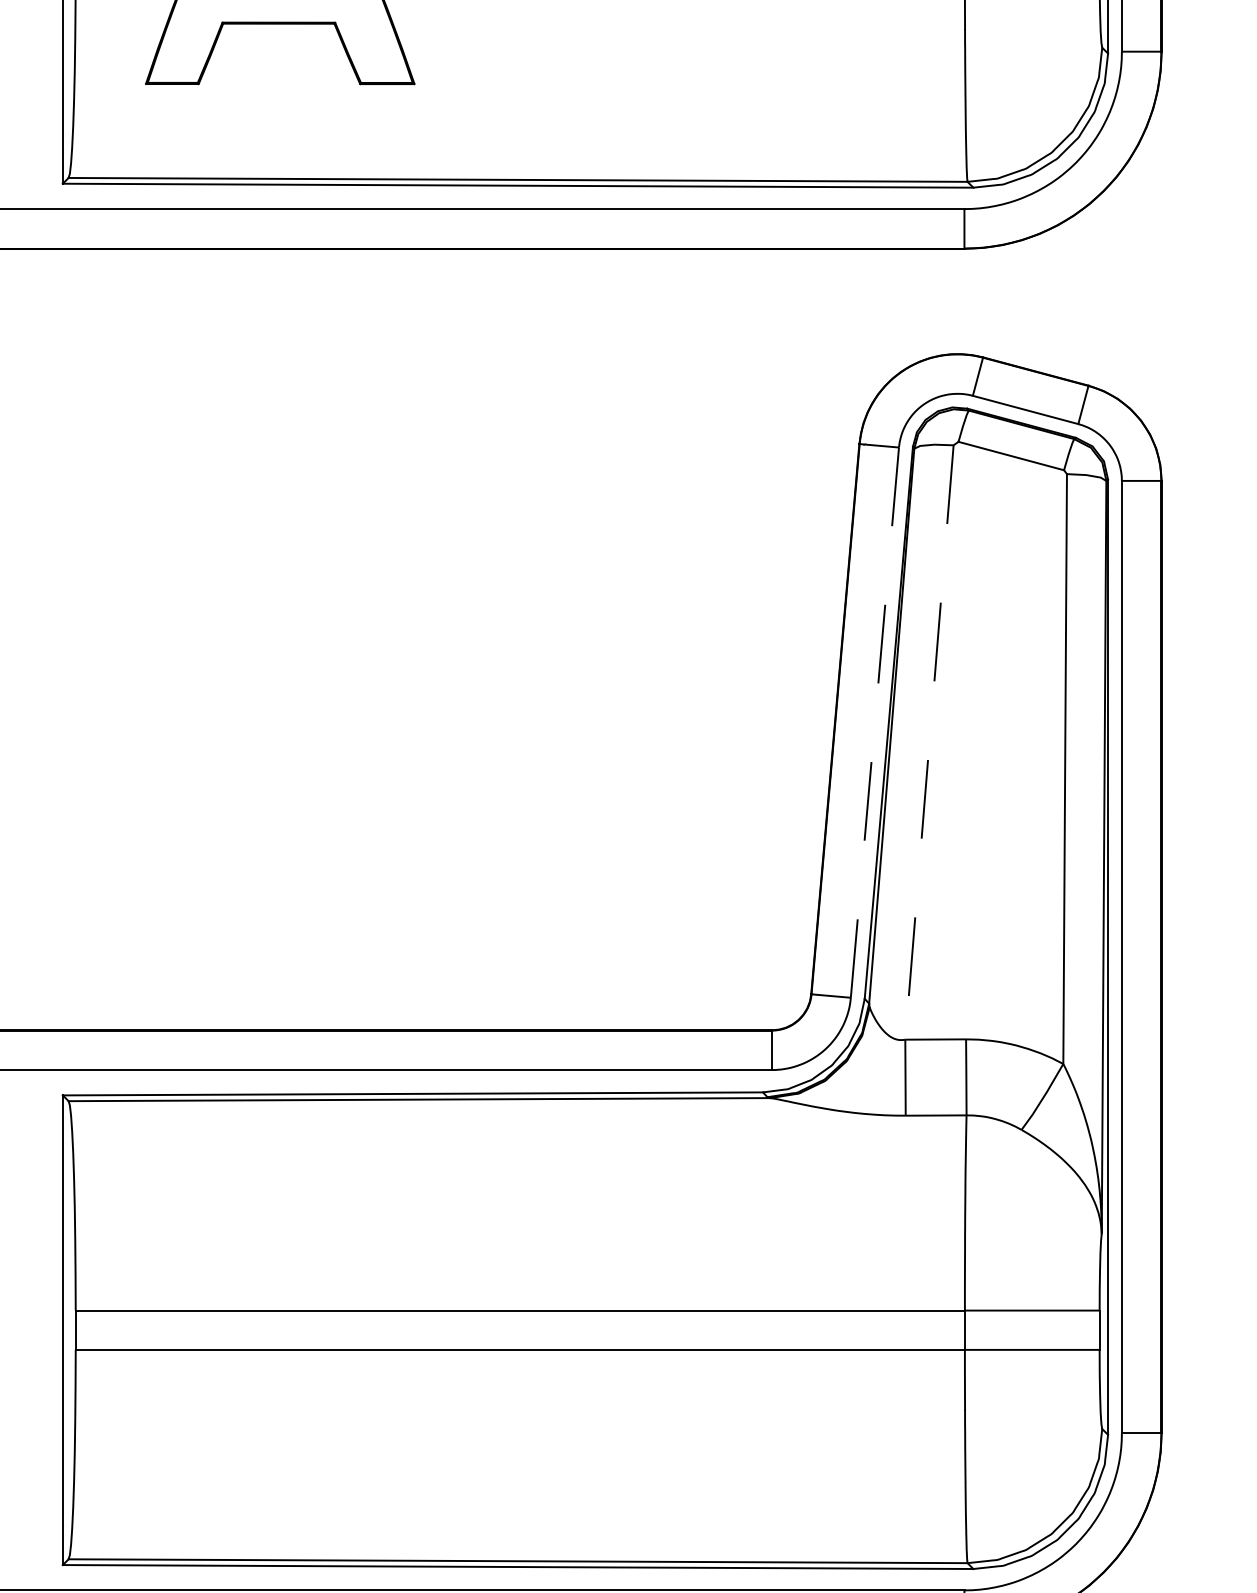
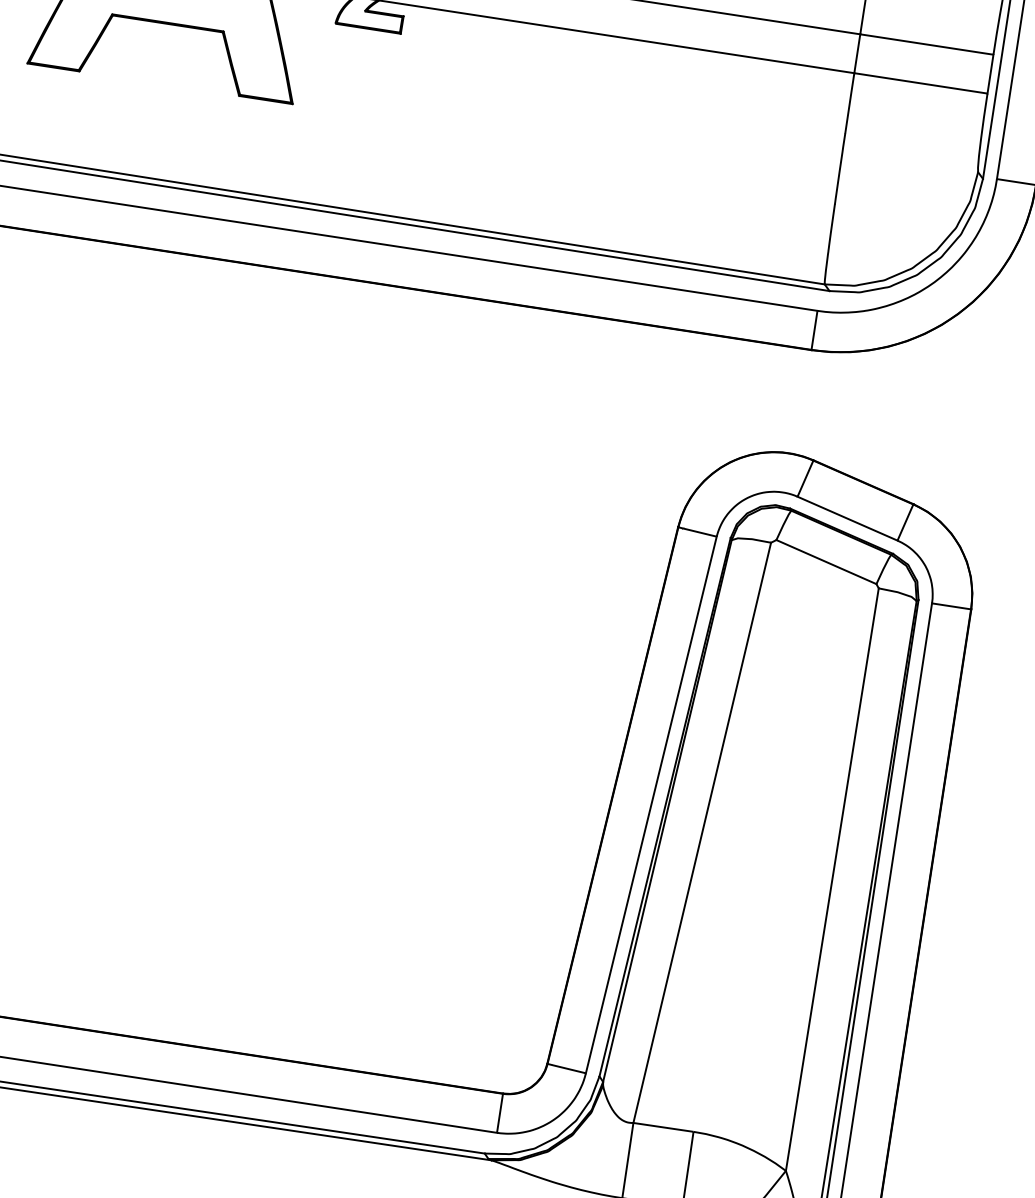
line: (874, 723) -> (650, 805), dashed -> solid
line: (929, 743) -> (702, 833), dashed -> solid

